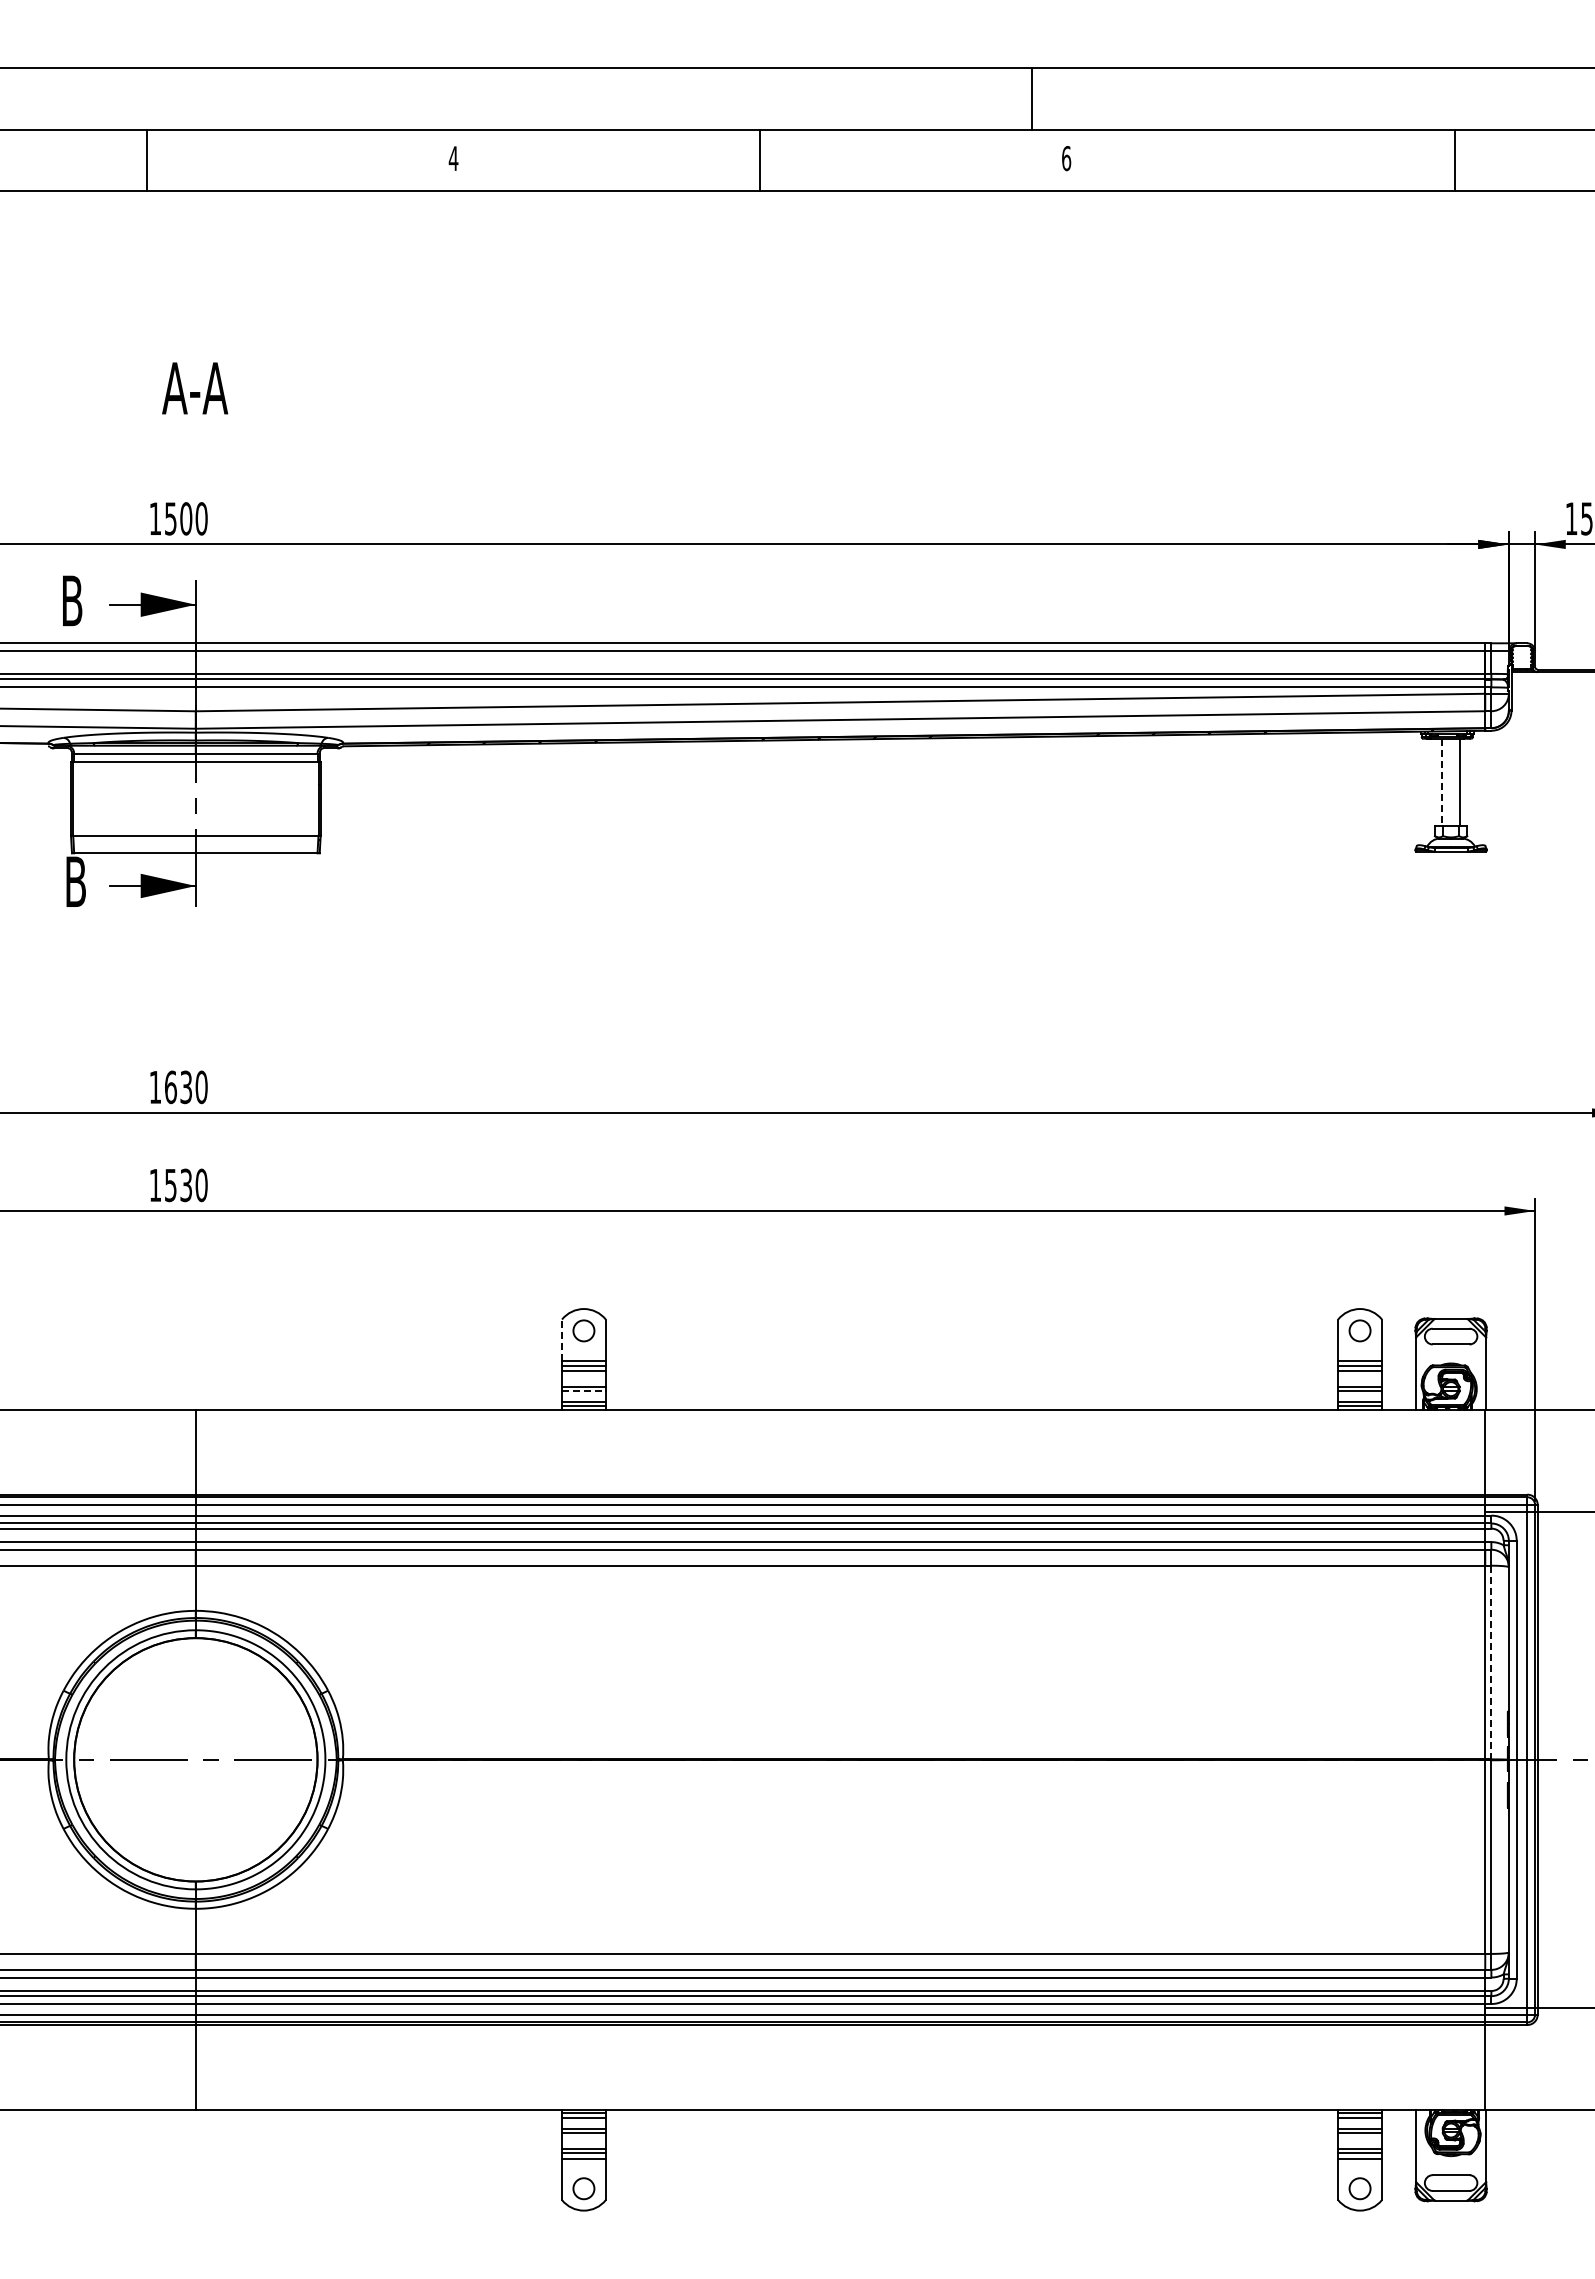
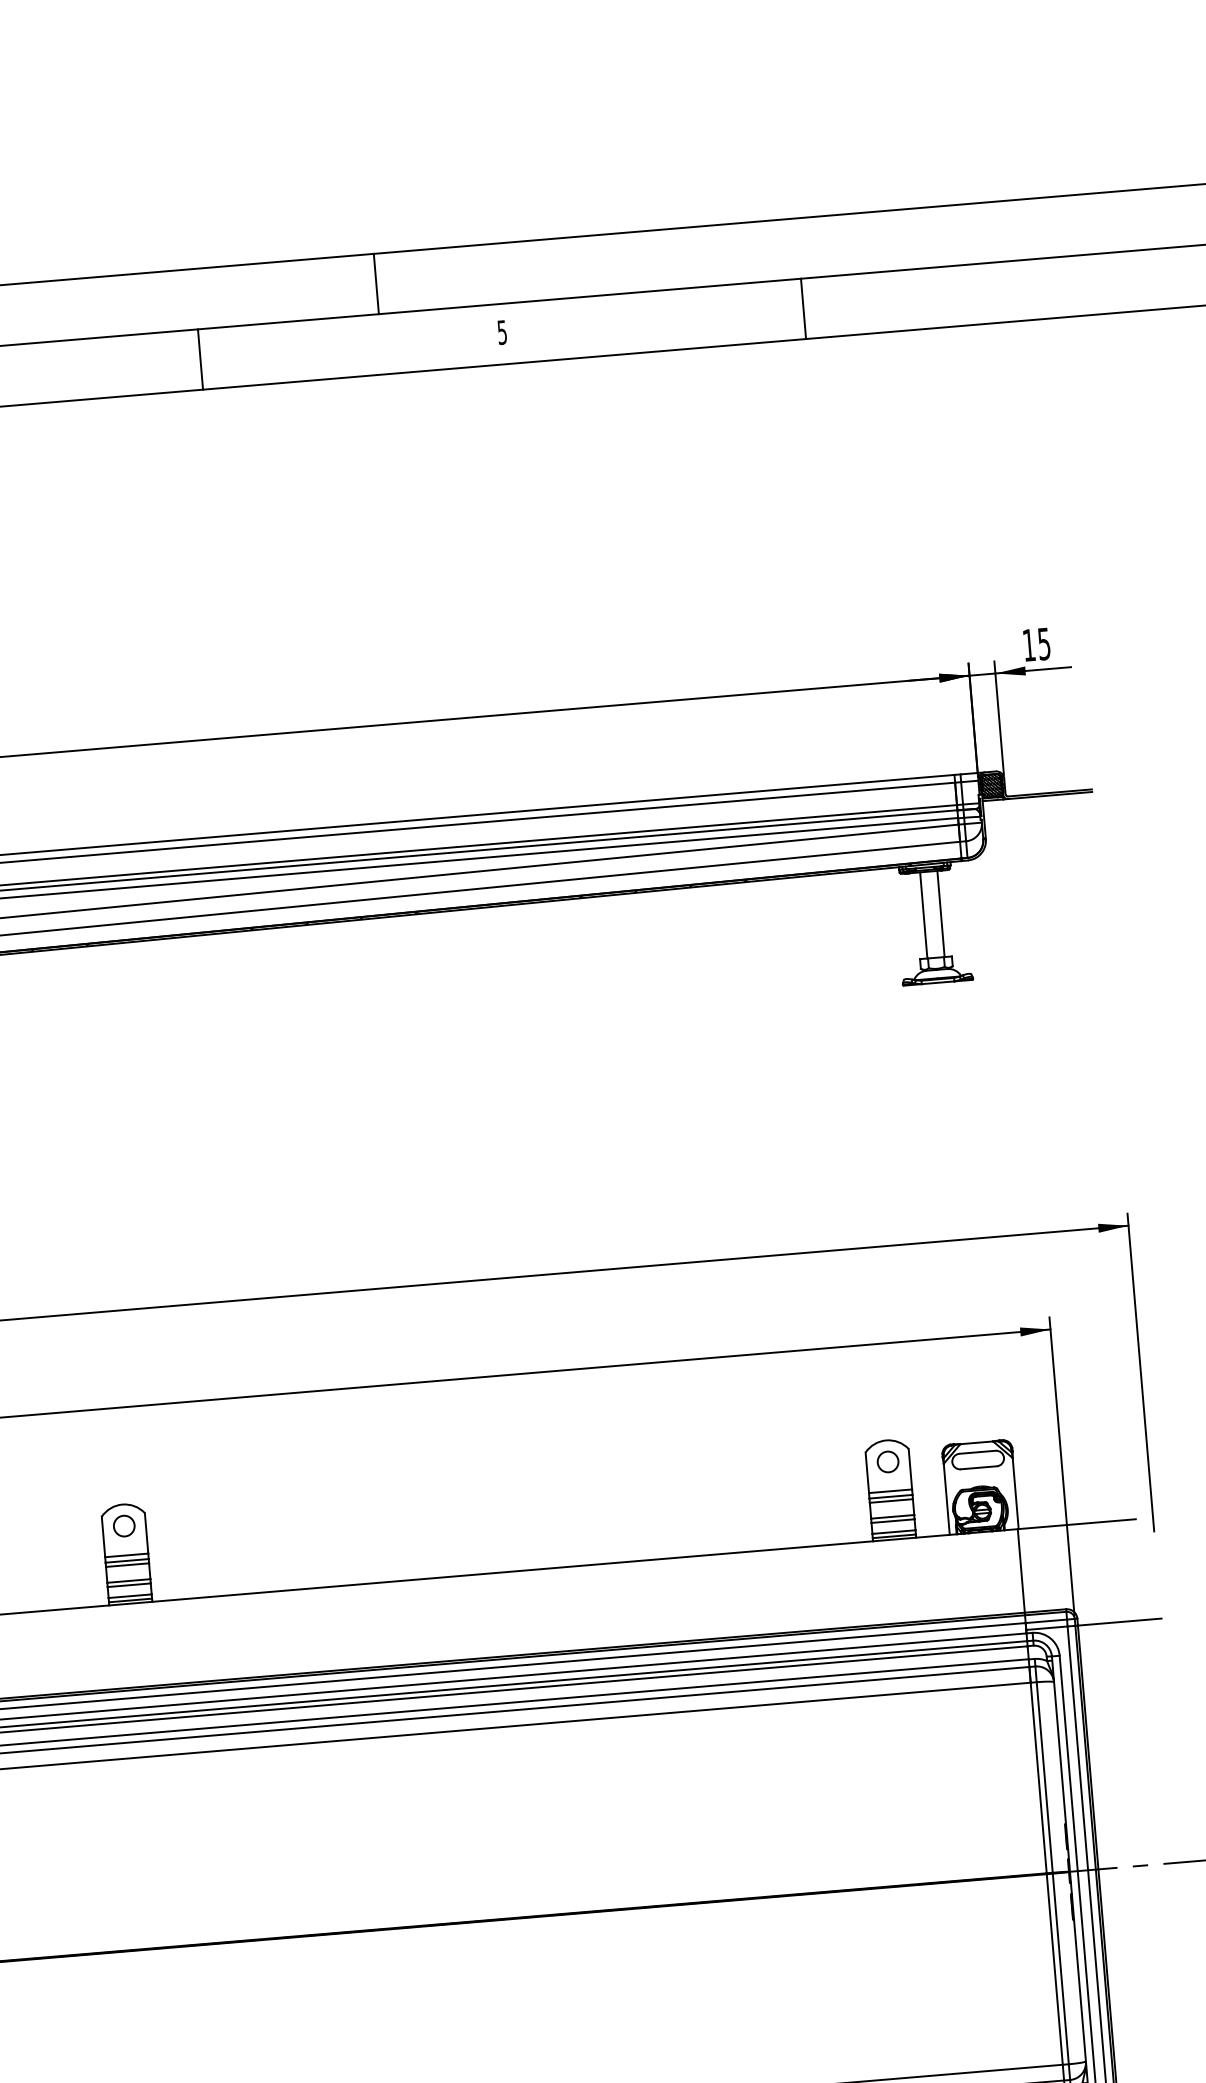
line: (1031, 98) -> (376, 283), moved
text: (1066, 158) -> (502, 332), 6 -> 5
line: (1455, 159) -> (803, 308), moved
hatch: (1521, 656) -> (991, 784), added
line: (1442, 782) -> (923, 915), dashed -> solid
line: (562, 1340) -> (103, 1537), dashed -> solid
line: (583, 1391) -> (128, 1585), dashed -> solid
line: (1491, 1662) -> (1044, 1777), dashed -> solid

